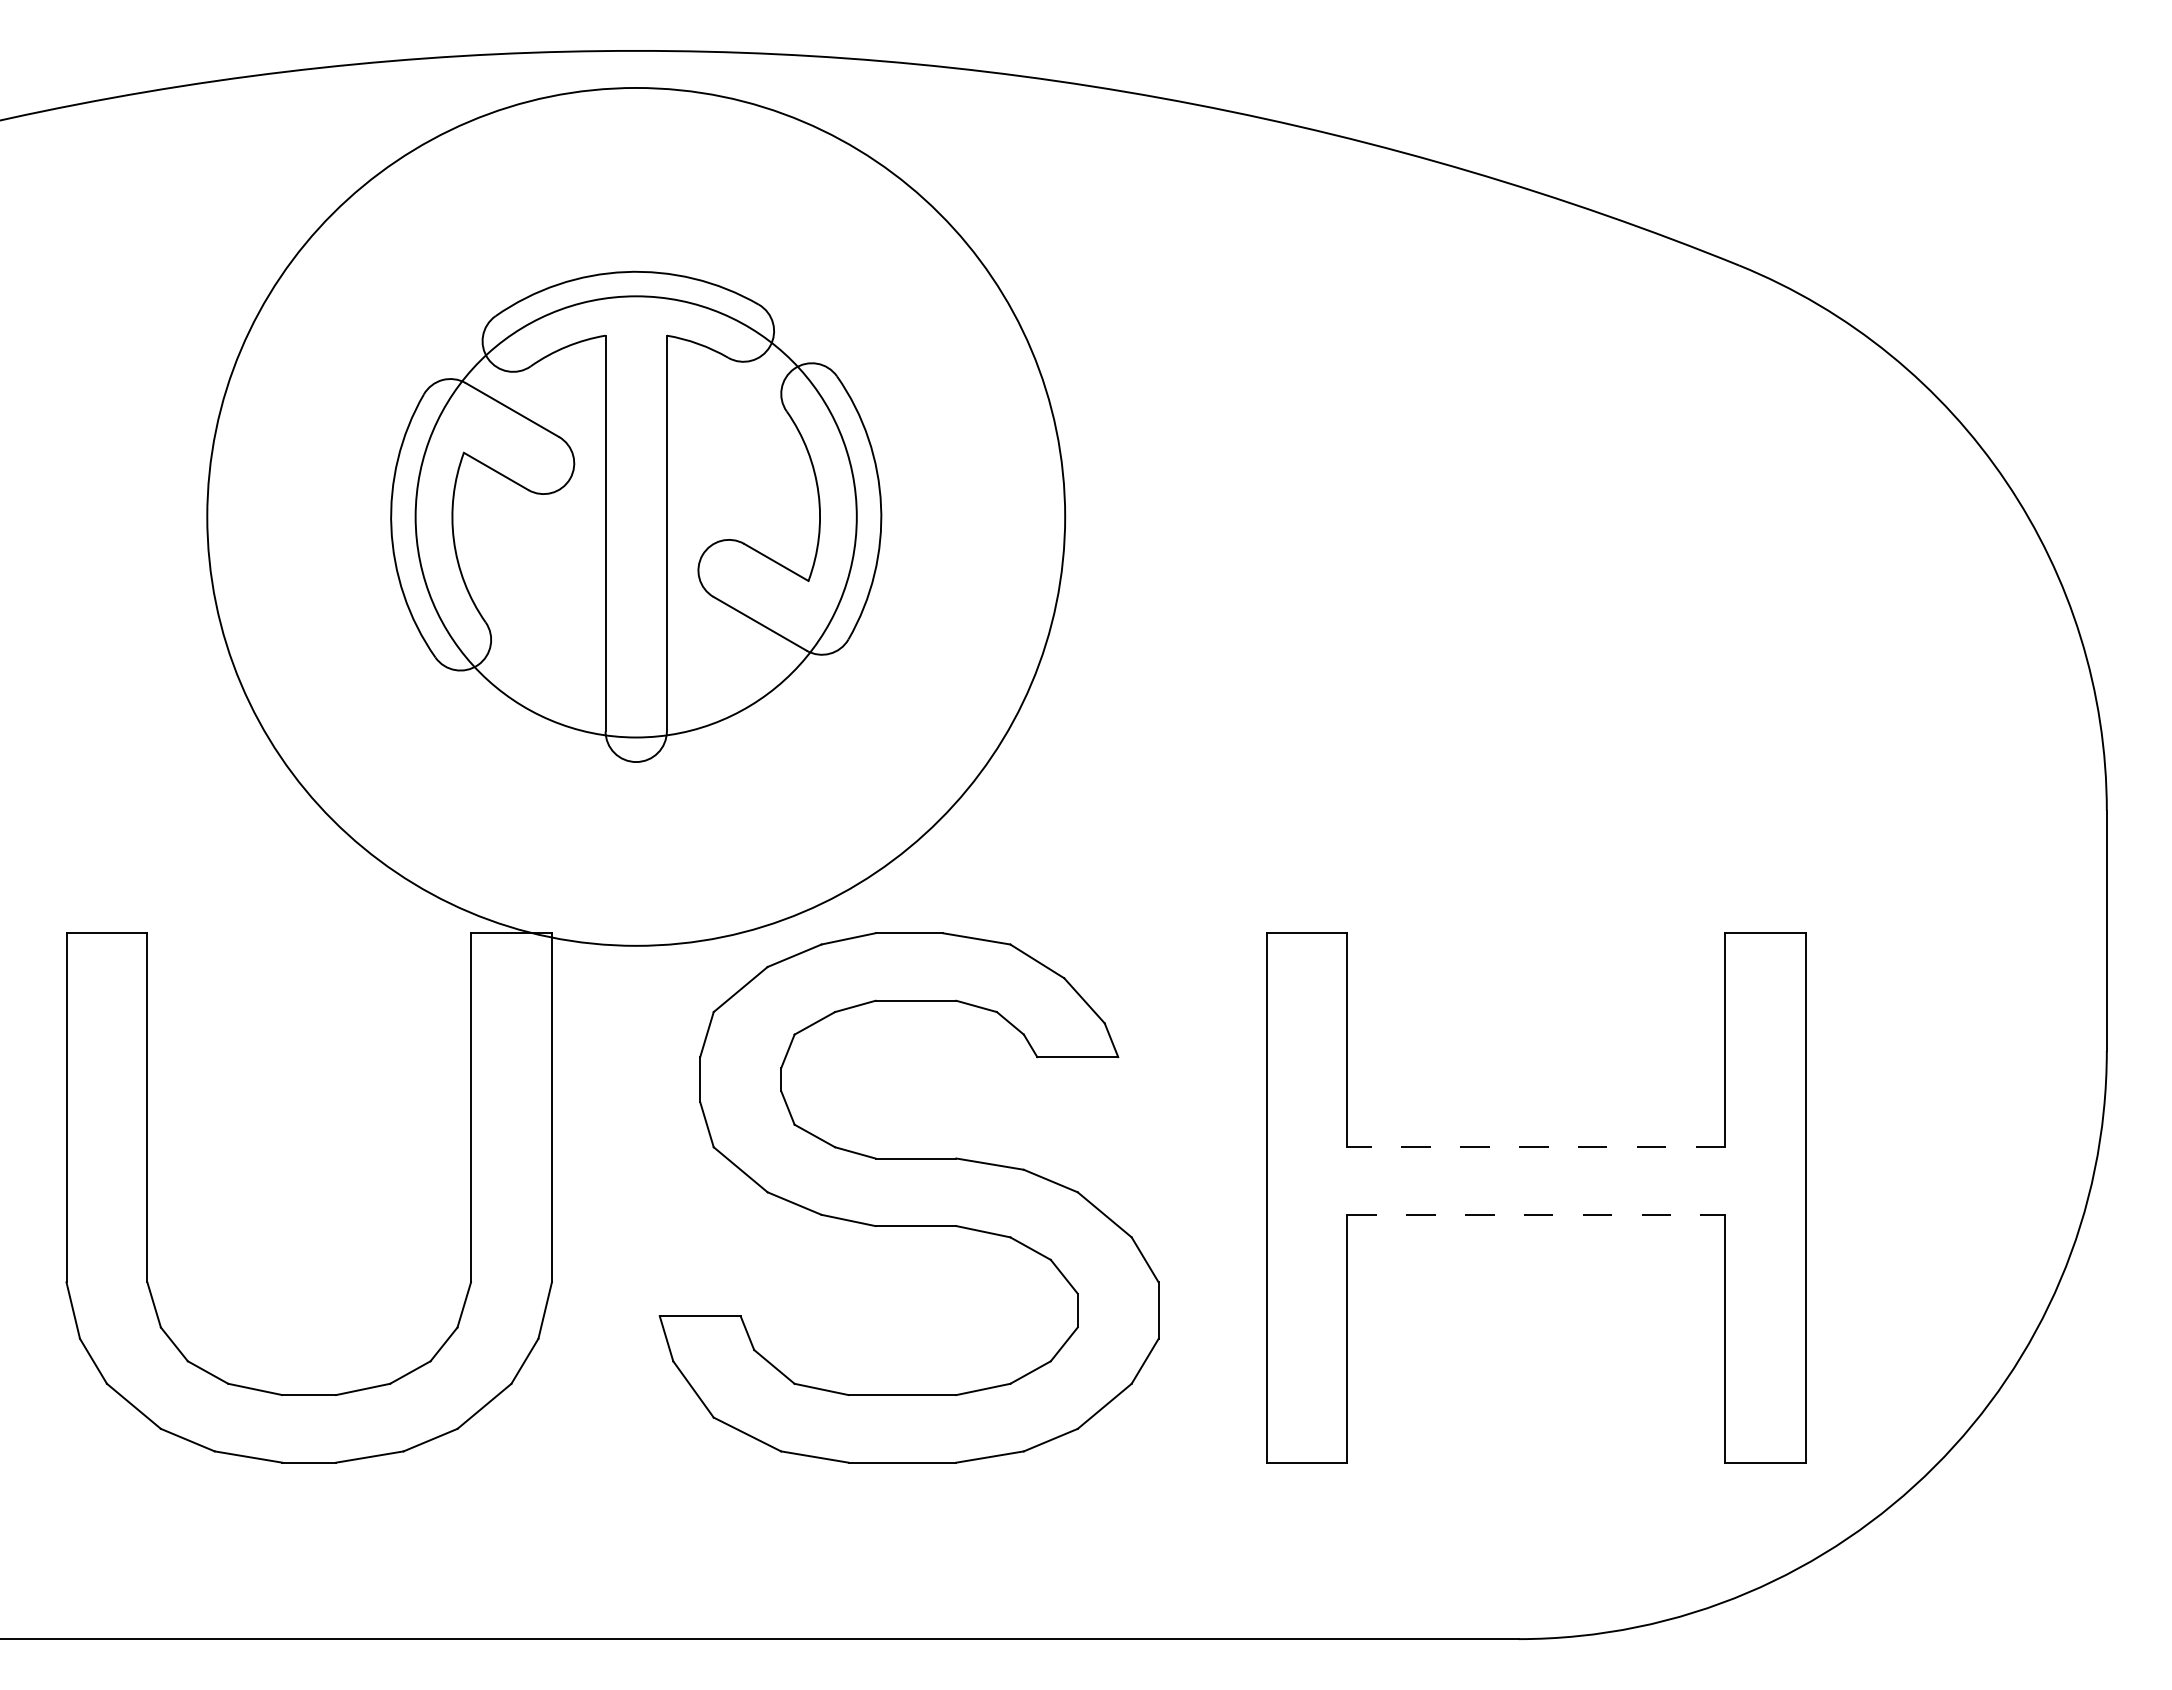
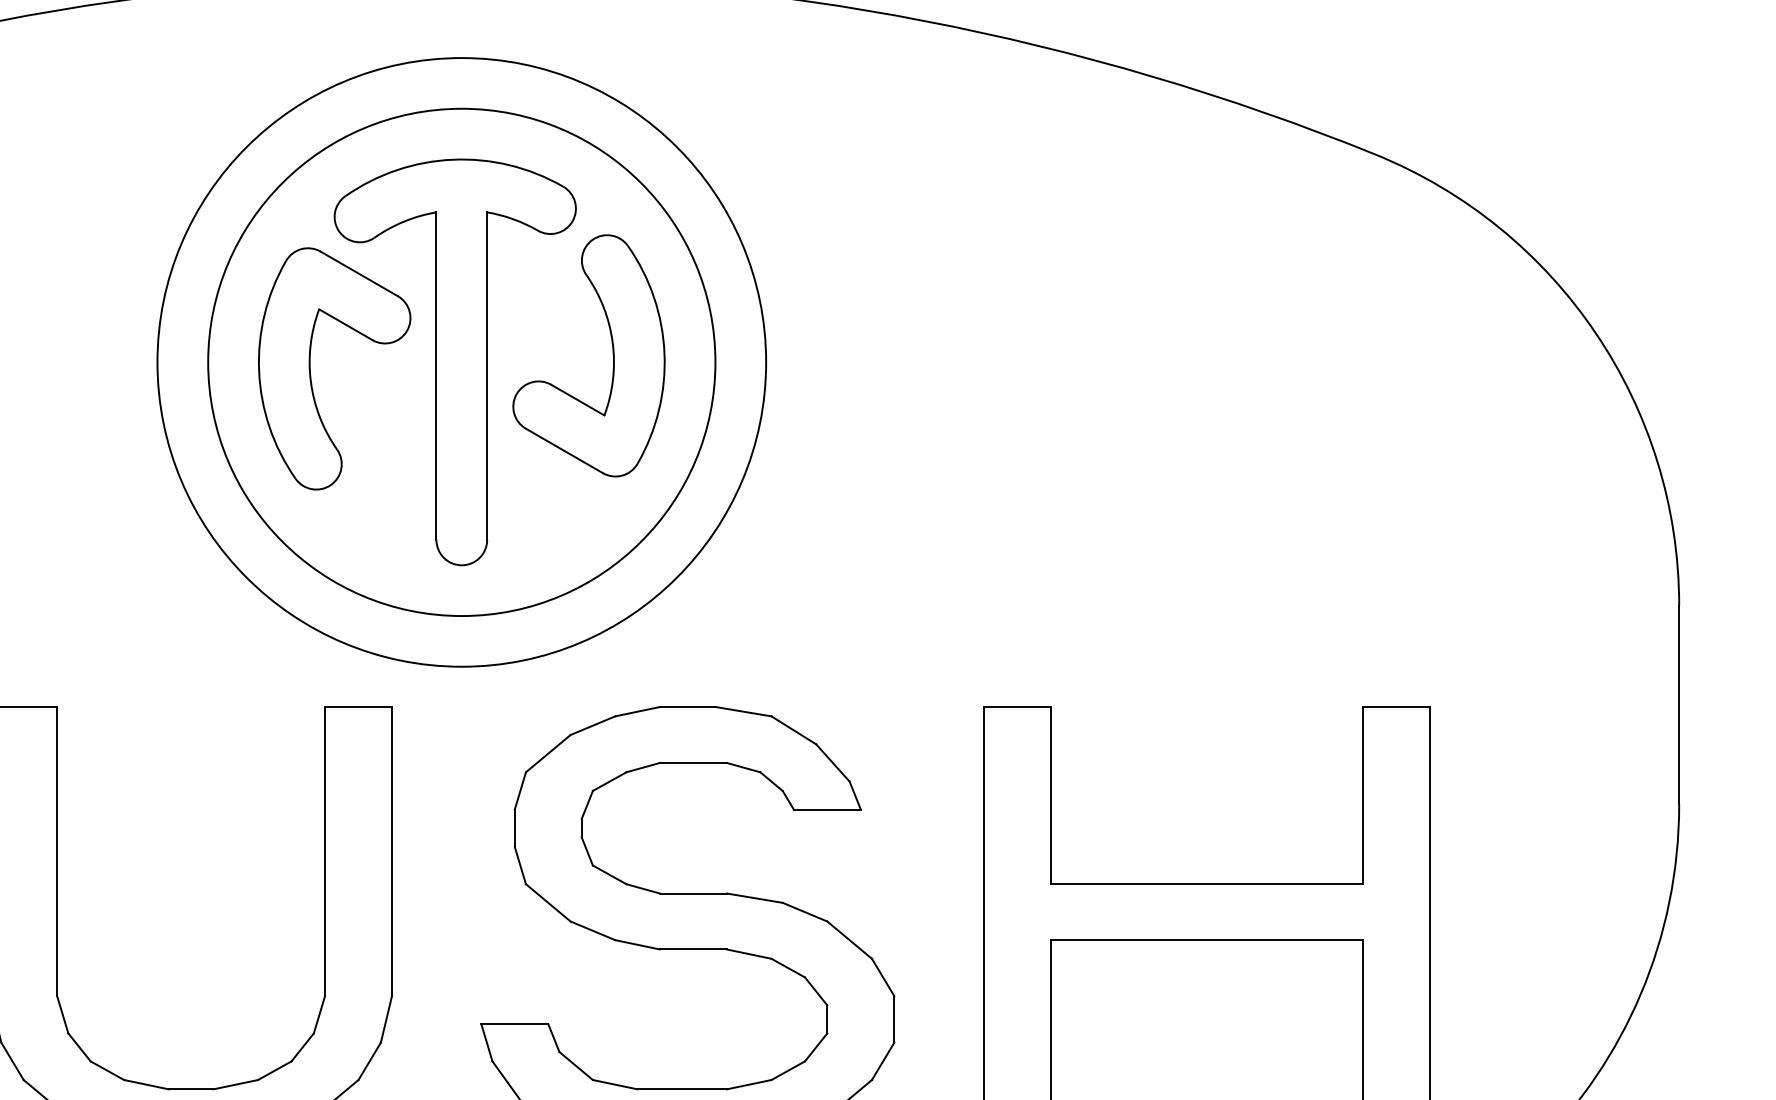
circle: (635, 516) -> (461, 362), size x0.71
circle: (635, 516) -> (461, 362), size x1.67
line: (1536, 1147) -> (1207, 884), dashed -> solid
line: (1536, 1214) -> (1207, 939), dashed -> solid

